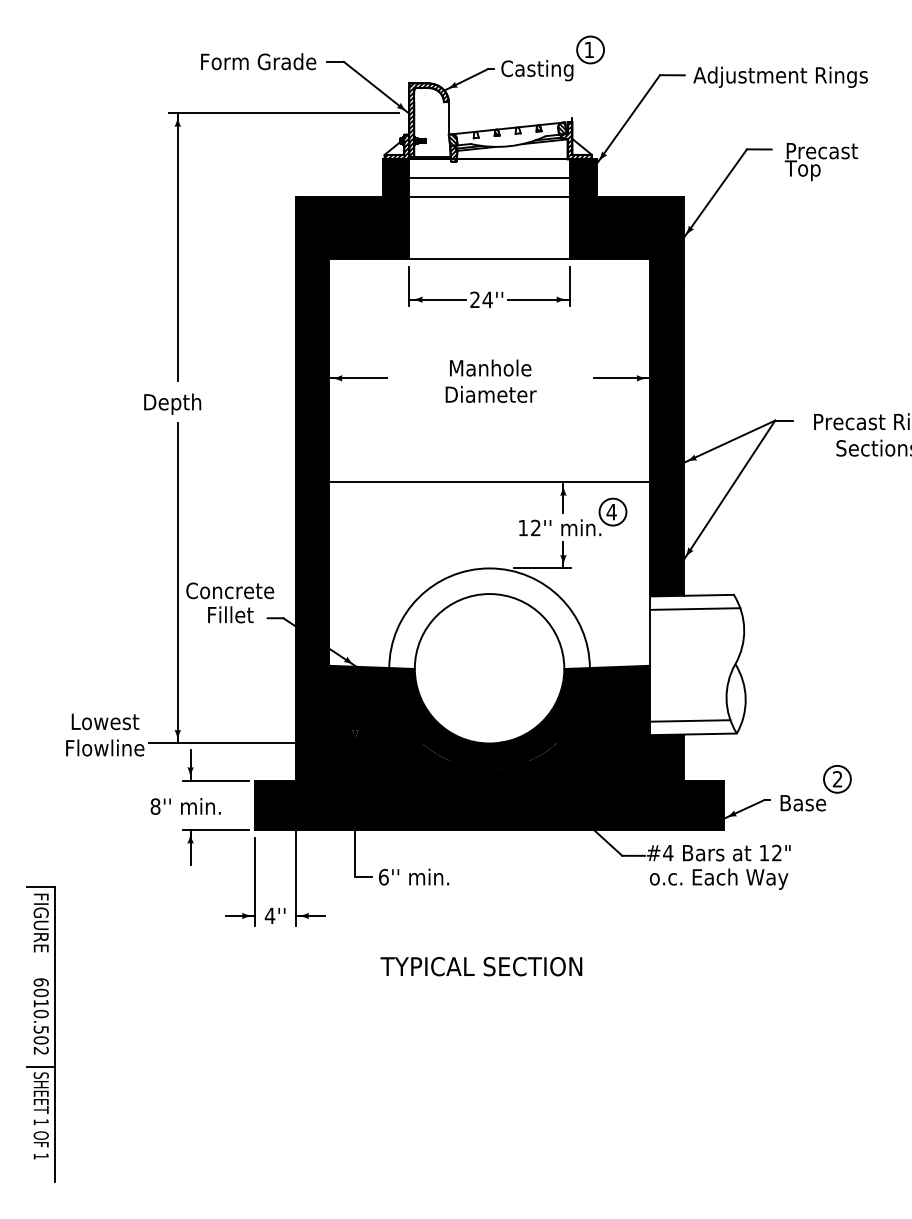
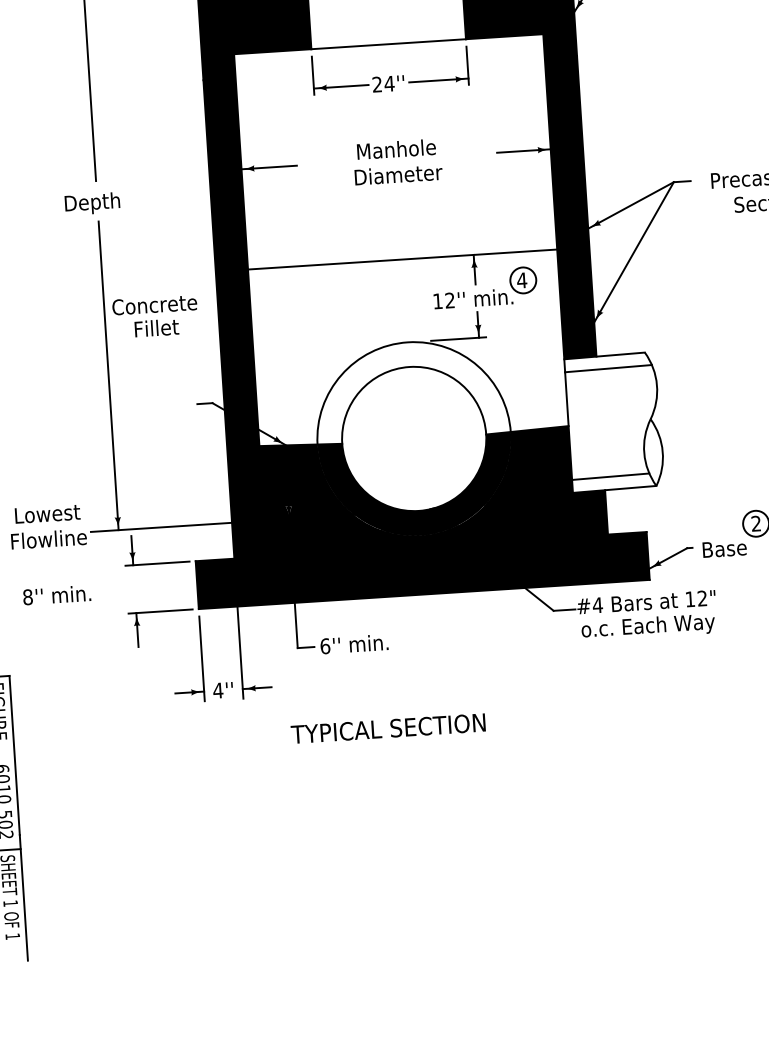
text: (230, 602) -> (155, 316), moved
text: (185, 806) -> (56, 595), moved
text: (481, 966) -> (388, 728), moved

